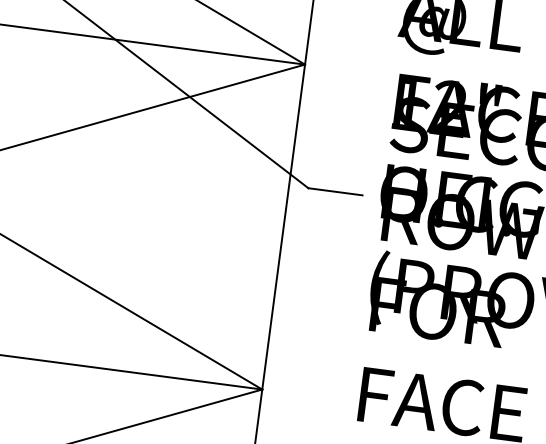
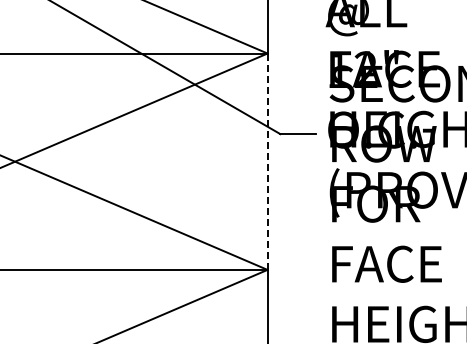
line: (283, 226) -> (267, 161), solid -> dashed

